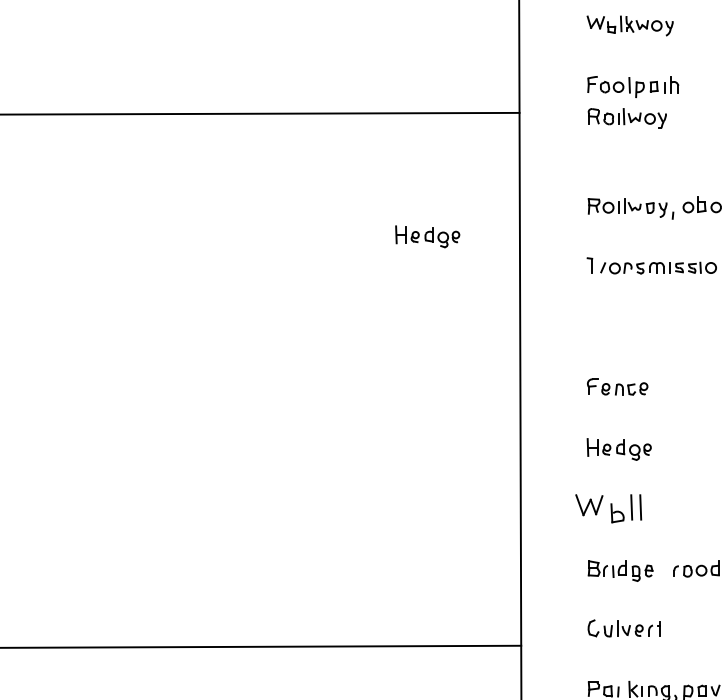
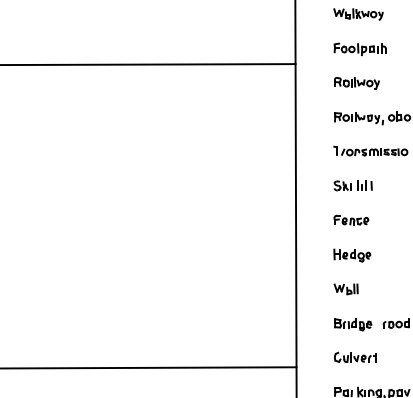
part: (626, 118) -> (356, 83), moved
part: (428, 236) -> (243, 134), removed
part: (619, 326) -> (352, 185), added
part: (607, 509) -> (345, 289), size x0.62

